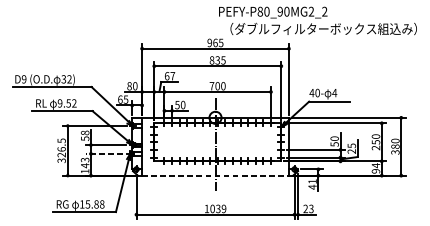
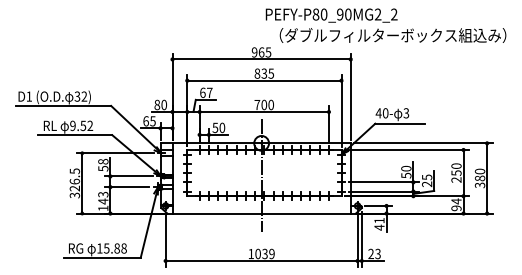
text: (24, 79) -> (29, 96), D9 -> D1
text: (334, 93) -> (406, 113), 4 -> 3
line: (104, 154) -> (126, 187), dashed -> solid
line: (216, 175) -> (262, 213), dashed -> solid

